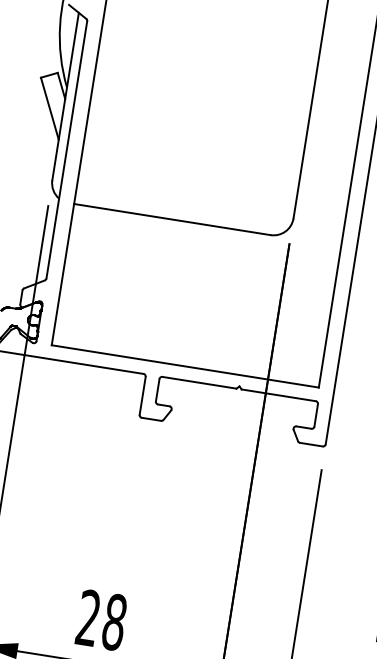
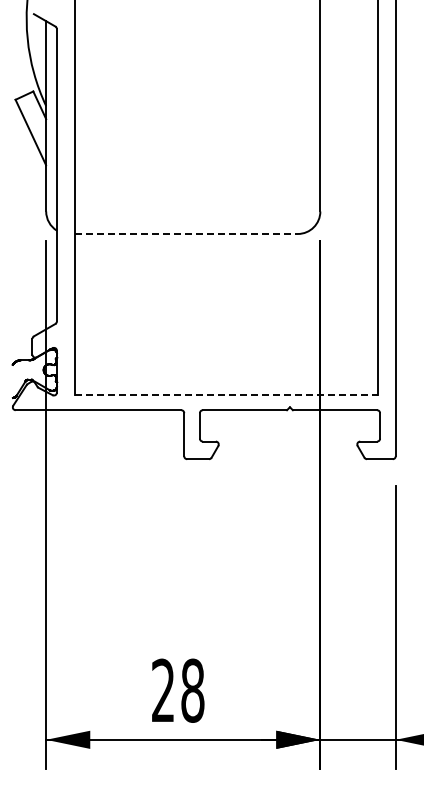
line: (172, 220) -> (186, 234), solid -> dashed
line: (185, 366) -> (226, 394), solid -> dashed

